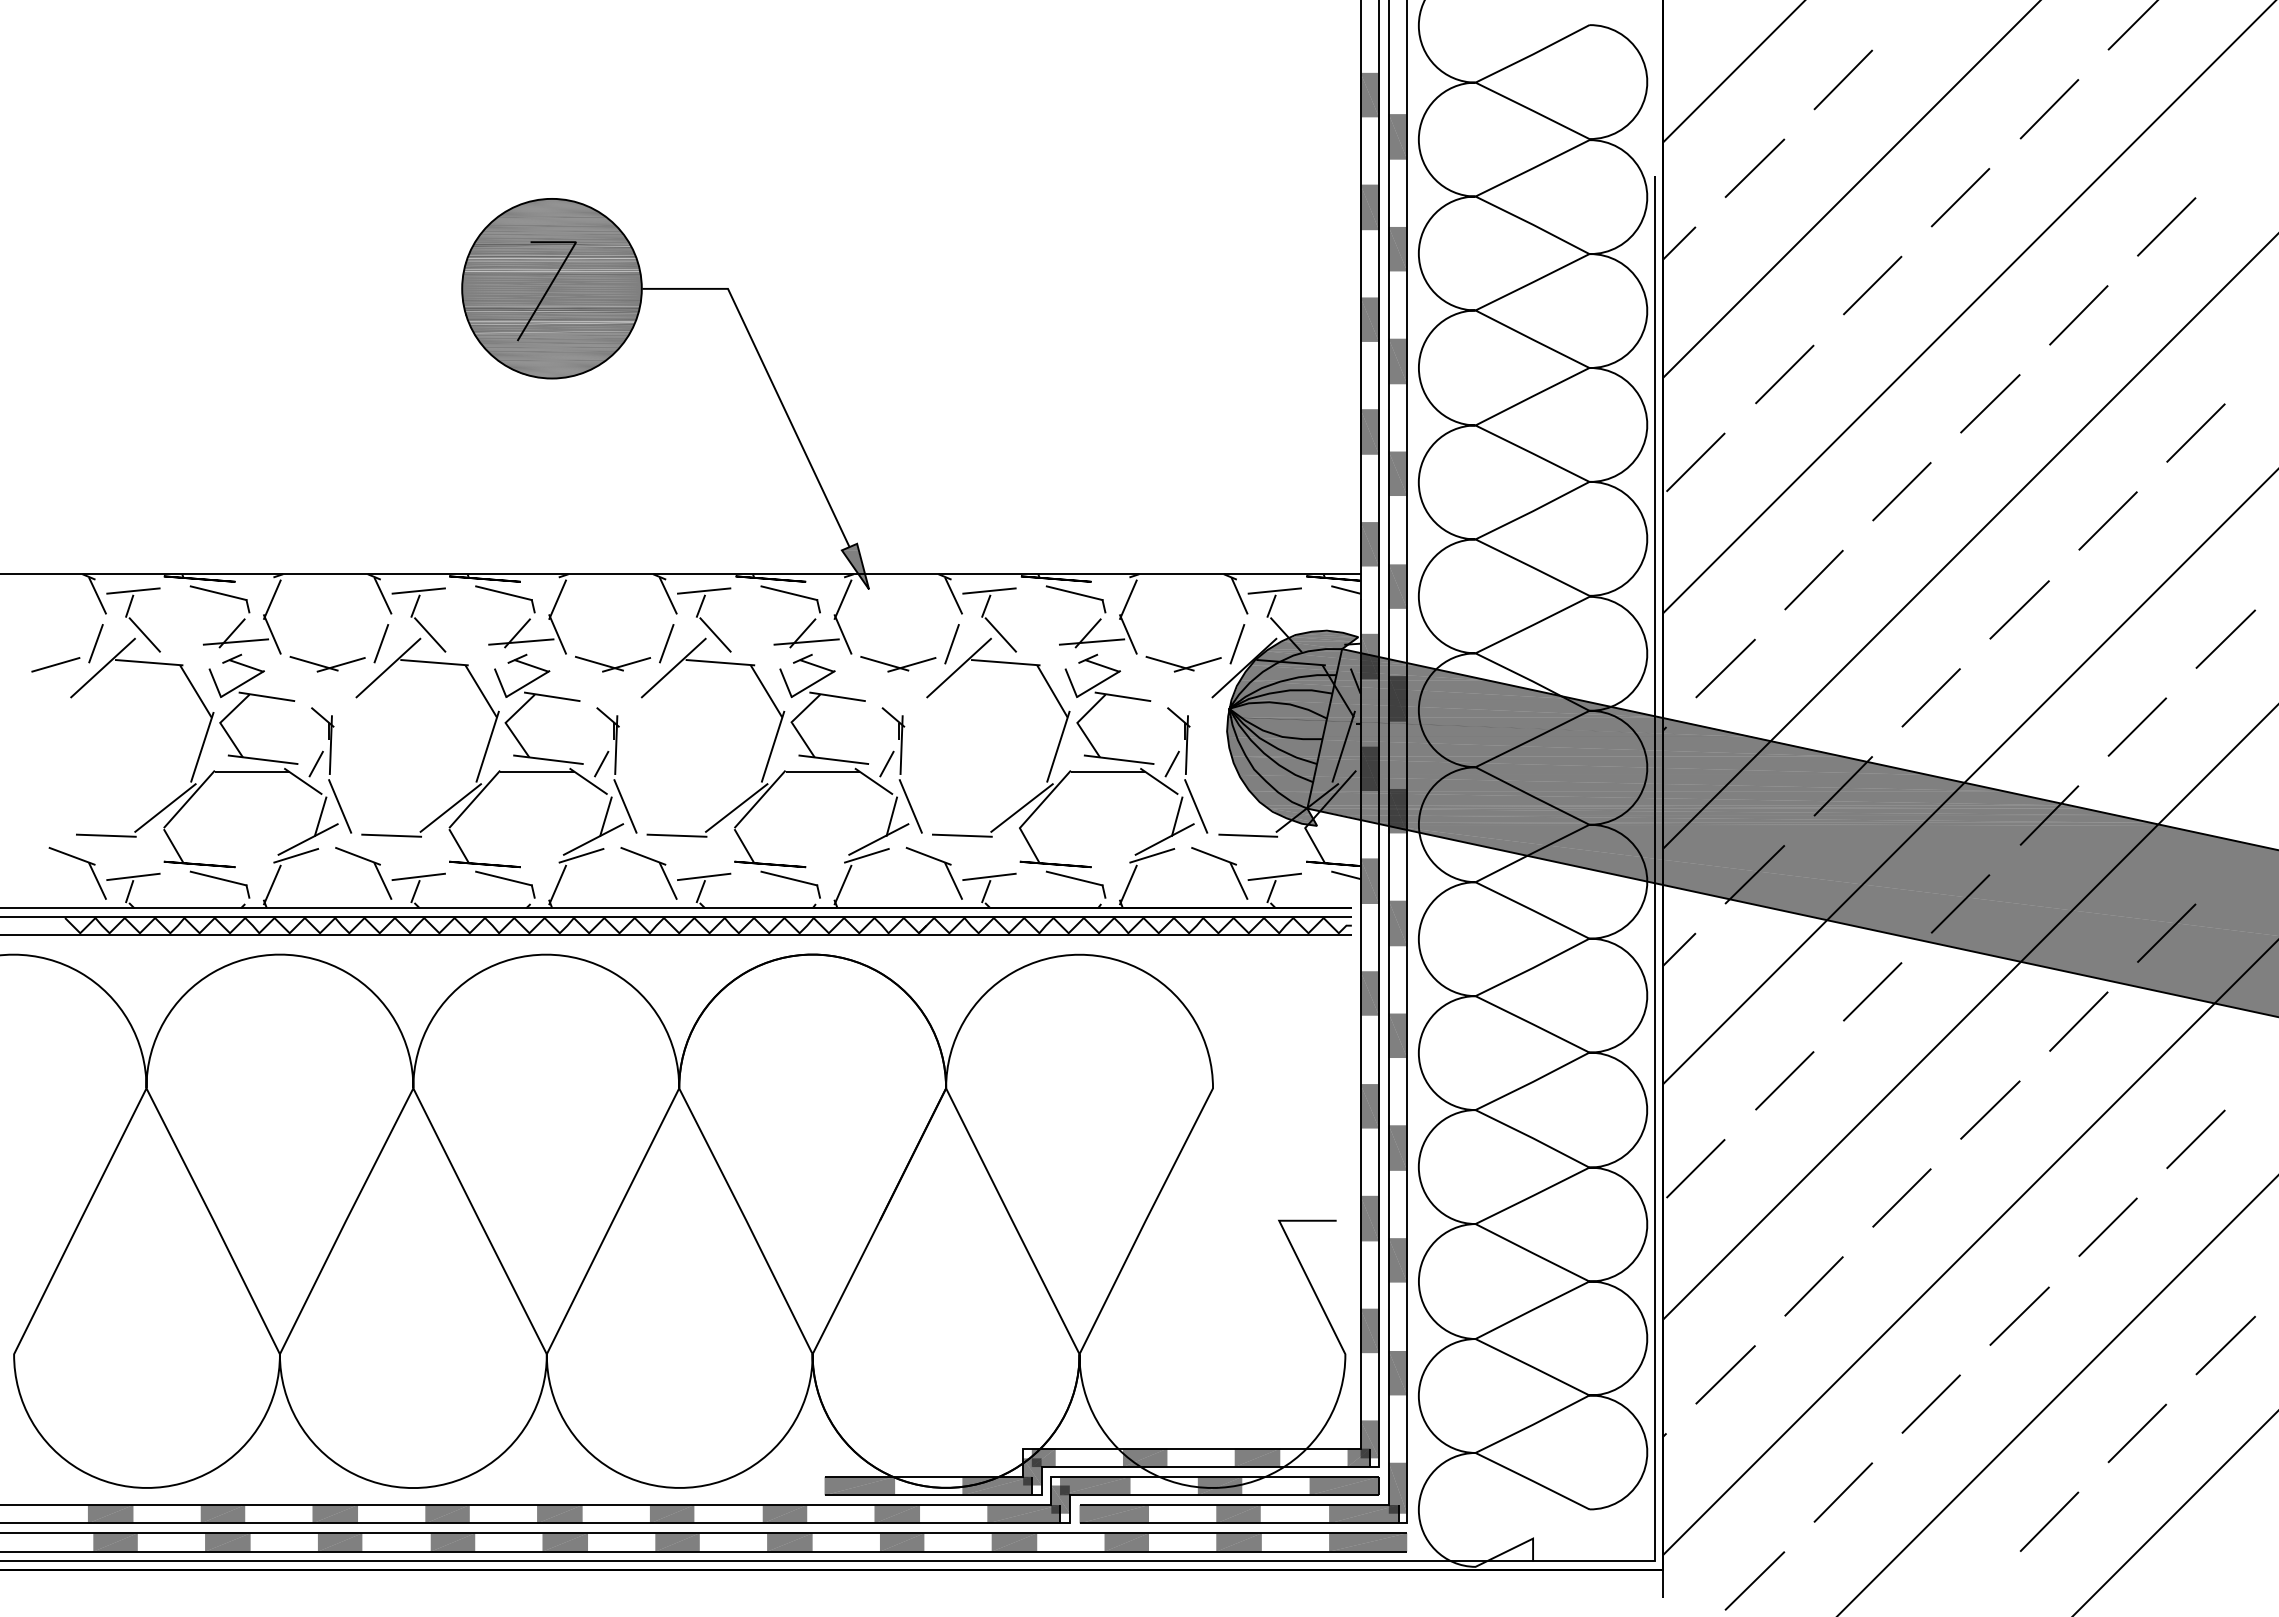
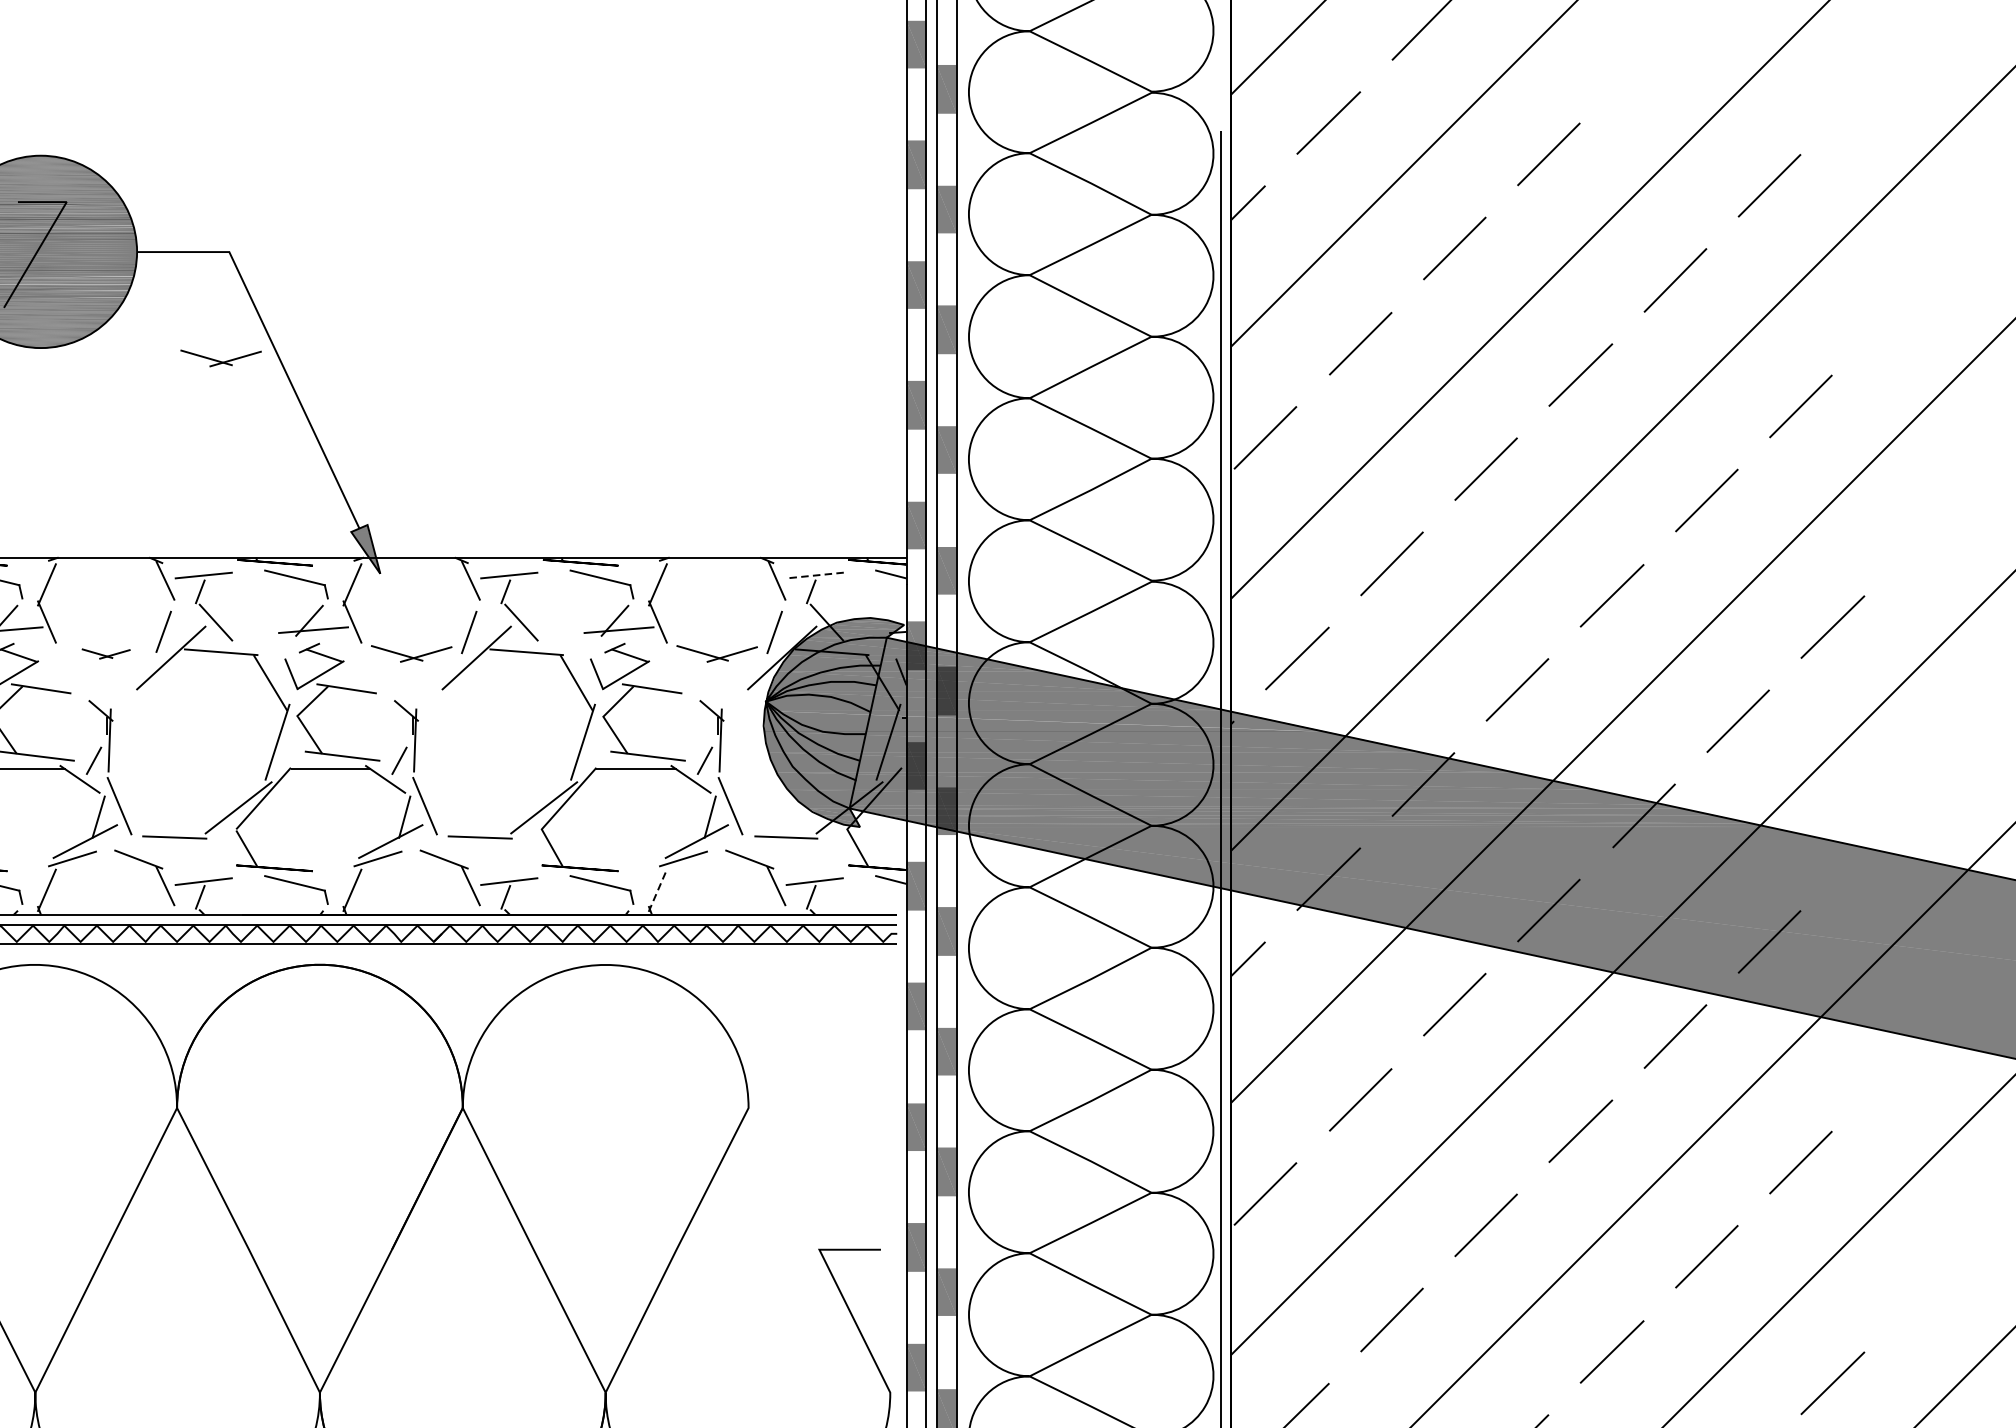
line: (2049, 109) -> (1644, 60), removed
part: (720, 388) -> (221, 358), added
line: (1274, 591) -> (814, 576), solid -> dashed
part: (612, 664) -> (105, 654), size x0.6
line: (1128, 885) -> (658, 890), solid -> dashed

